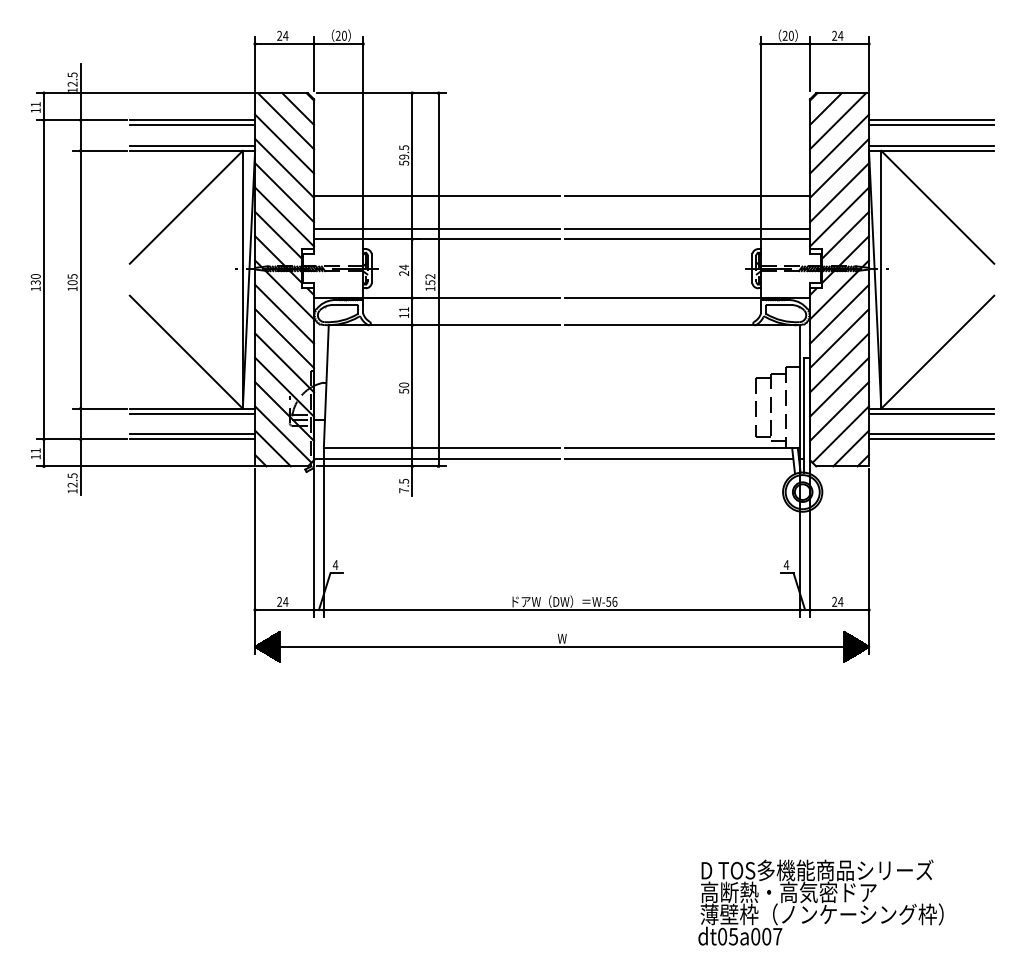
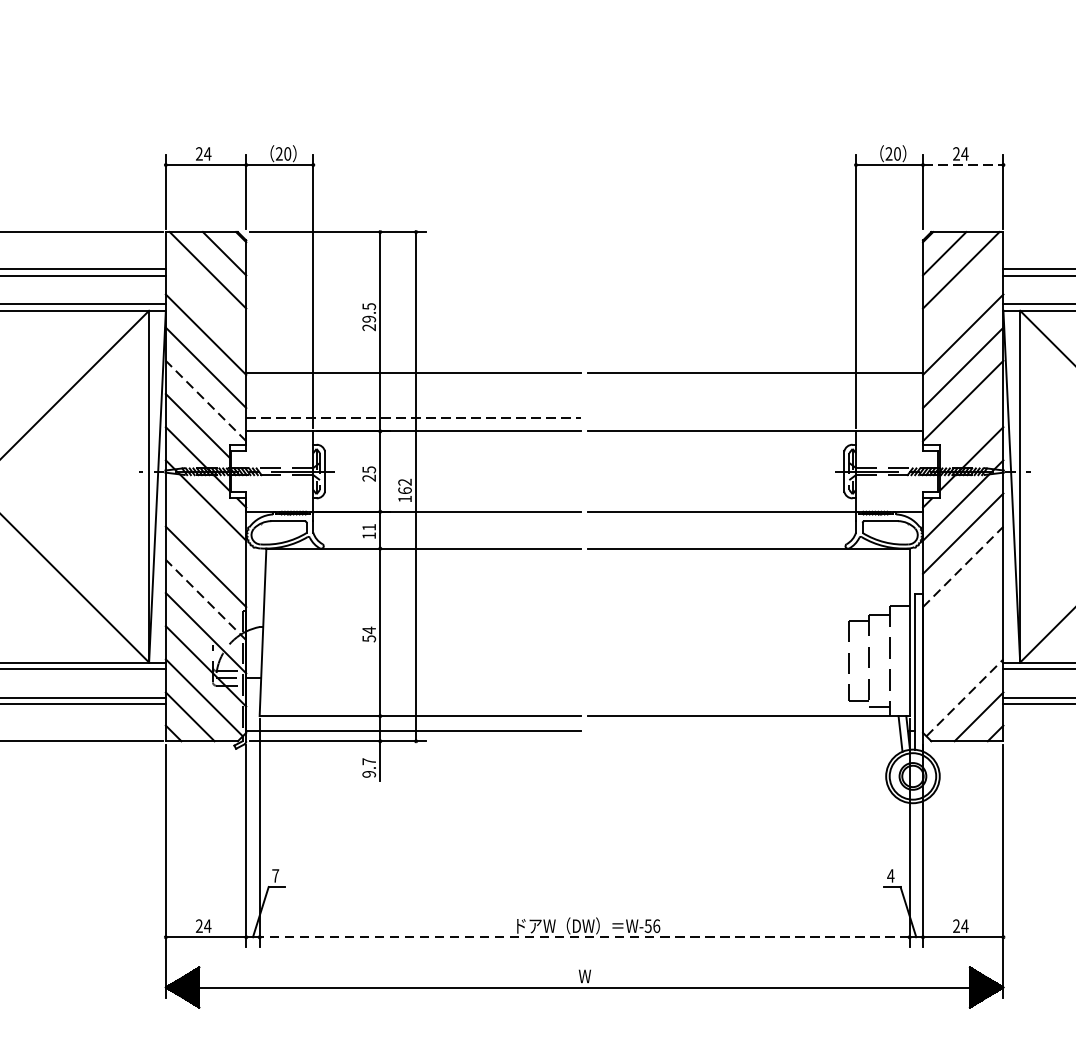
line: (840, 44) -> (964, 165), solid -> dashed
line: (284, 143) -> (205, 300), removed
line: (839, 143) -> (963, 300), removed
text: (404, 162) -> (369, 326), 59.5 -> 29.5
line: (284, 217) -> (205, 401), solid -> dashed
line: (436, 229) -> (413, 418), solid -> dashed
line: (687, 229) -> (755, 418), removed
line: (845, 234) -> (971, 424), removed
text: (404, 267) -> (369, 469), 24 -> 25
text: (430, 282) -> (405, 490), 152 -> 162
line: (284, 313) -> (205, 532), removed
line: (839, 338) -> (963, 566), solid -> dashed
line: (284, 362) -> (205, 599), solid -> dashed
line: (839, 362) -> (963, 599), removed
text: (404, 384) -> (369, 629), 50 -> 54
line: (839, 386) -> (963, 632), removed
line: (839, 411) -> (963, 666), removed
line: (840, 434) -> (964, 697), solid -> dashed
line: (678, 459) -> (743, 731), removed
text: (404, 485) -> (369, 767), 7.5 -> 9.7
text: (335, 564) -> (275, 875), 4 -> 7
line: (561, 610) -> (583, 937), solid -> dashed

